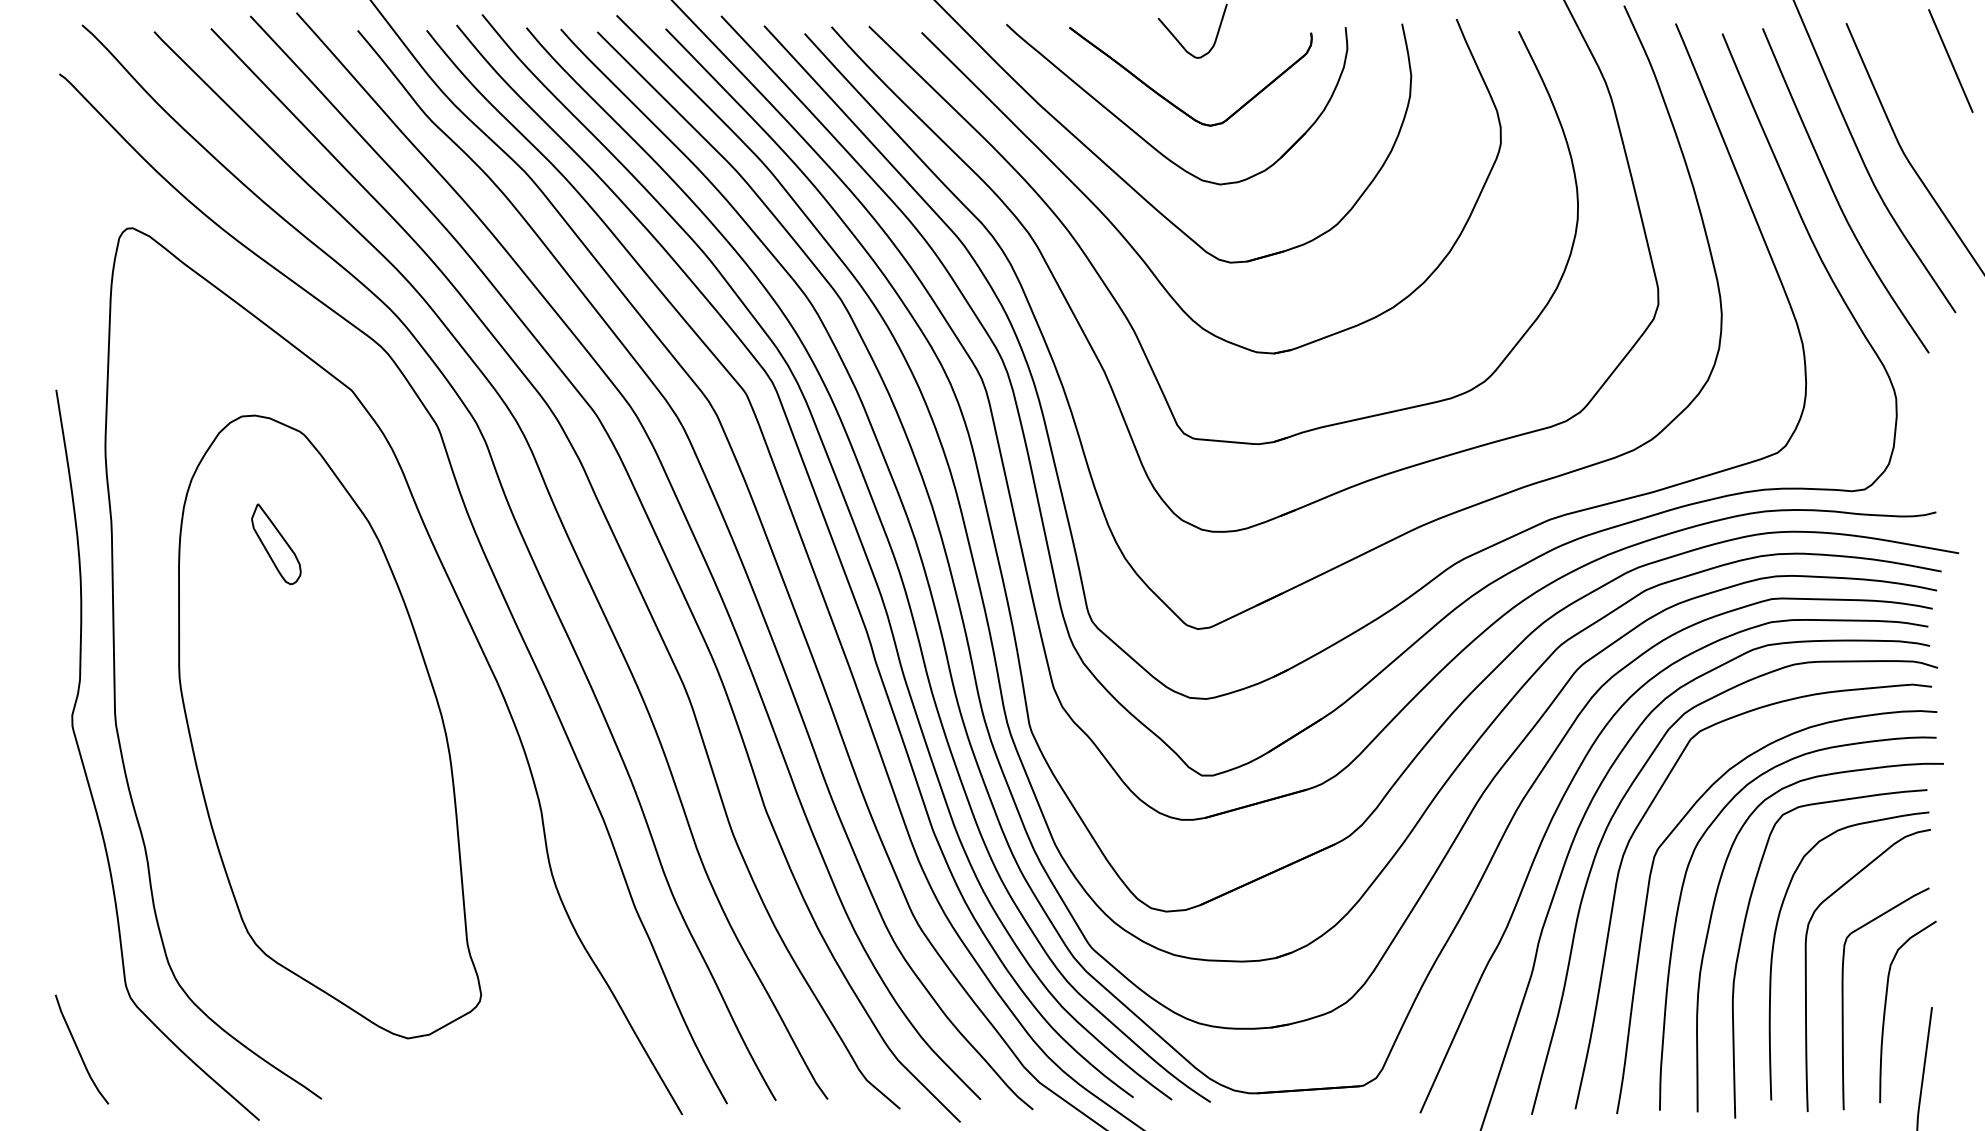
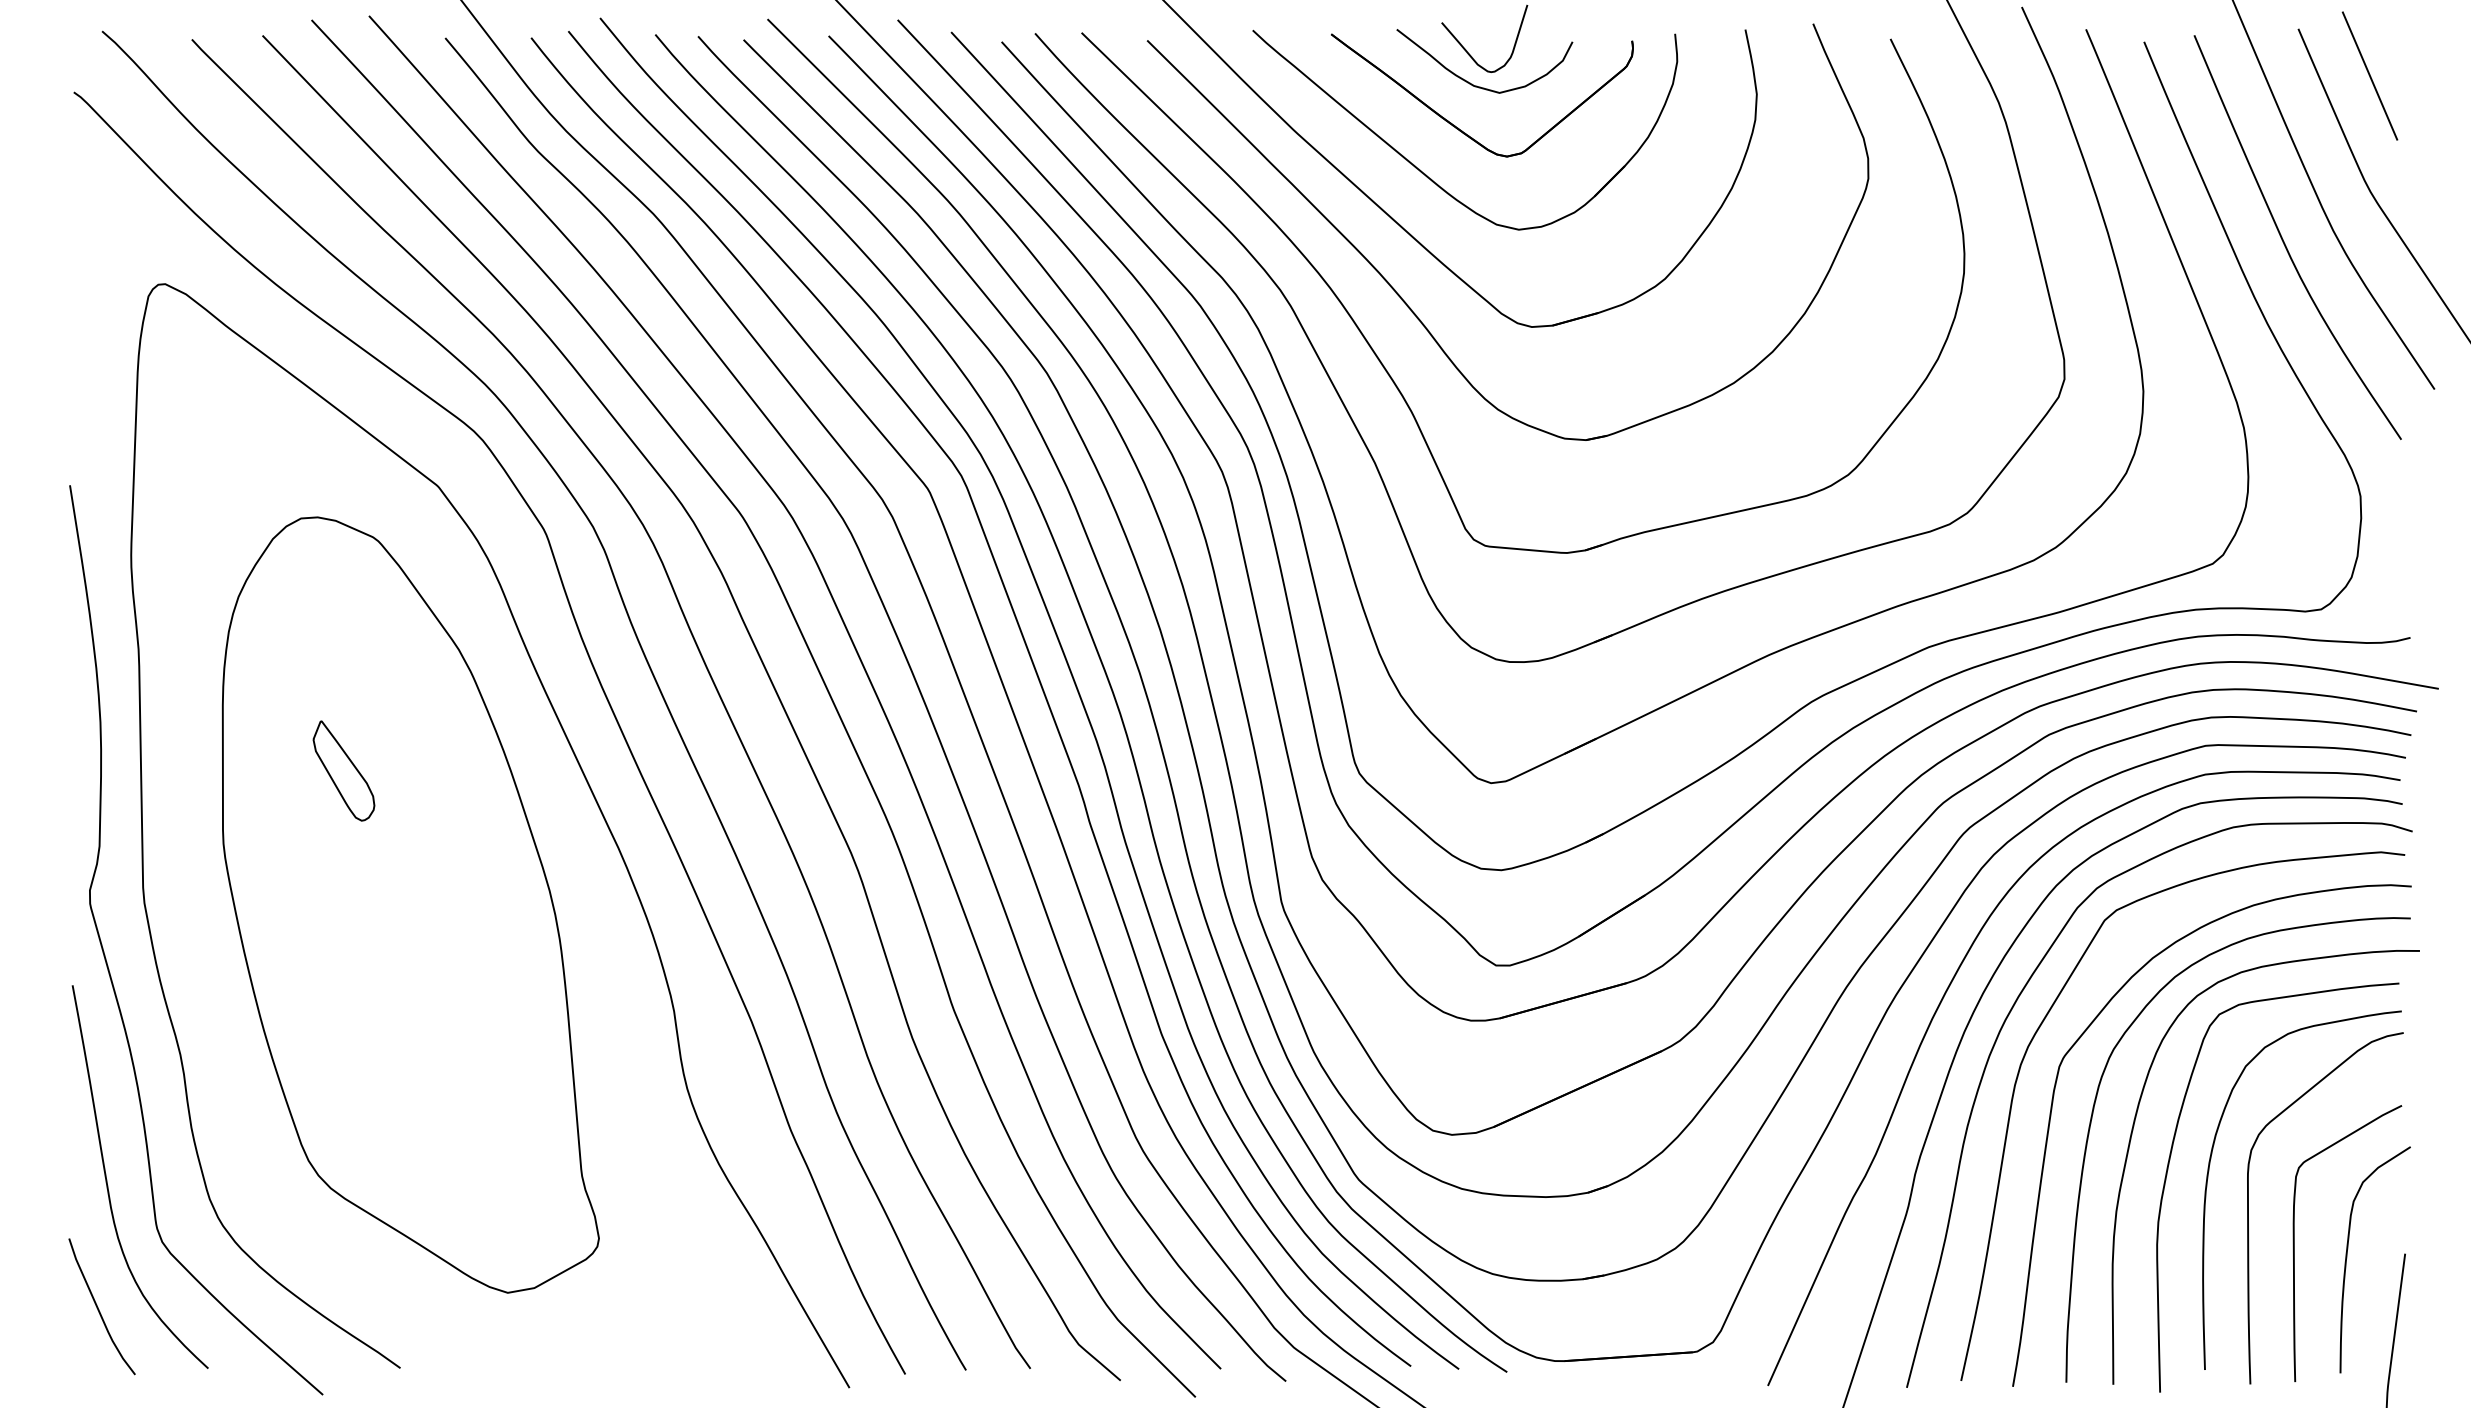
line: (1950, 60) -> (2369, 75), moved
curve: (1186, 68) -> (1477, 85), added
part: (276, 544) -> (344, 771), moved
curve: (87, 952) -> (108, 1185), added

